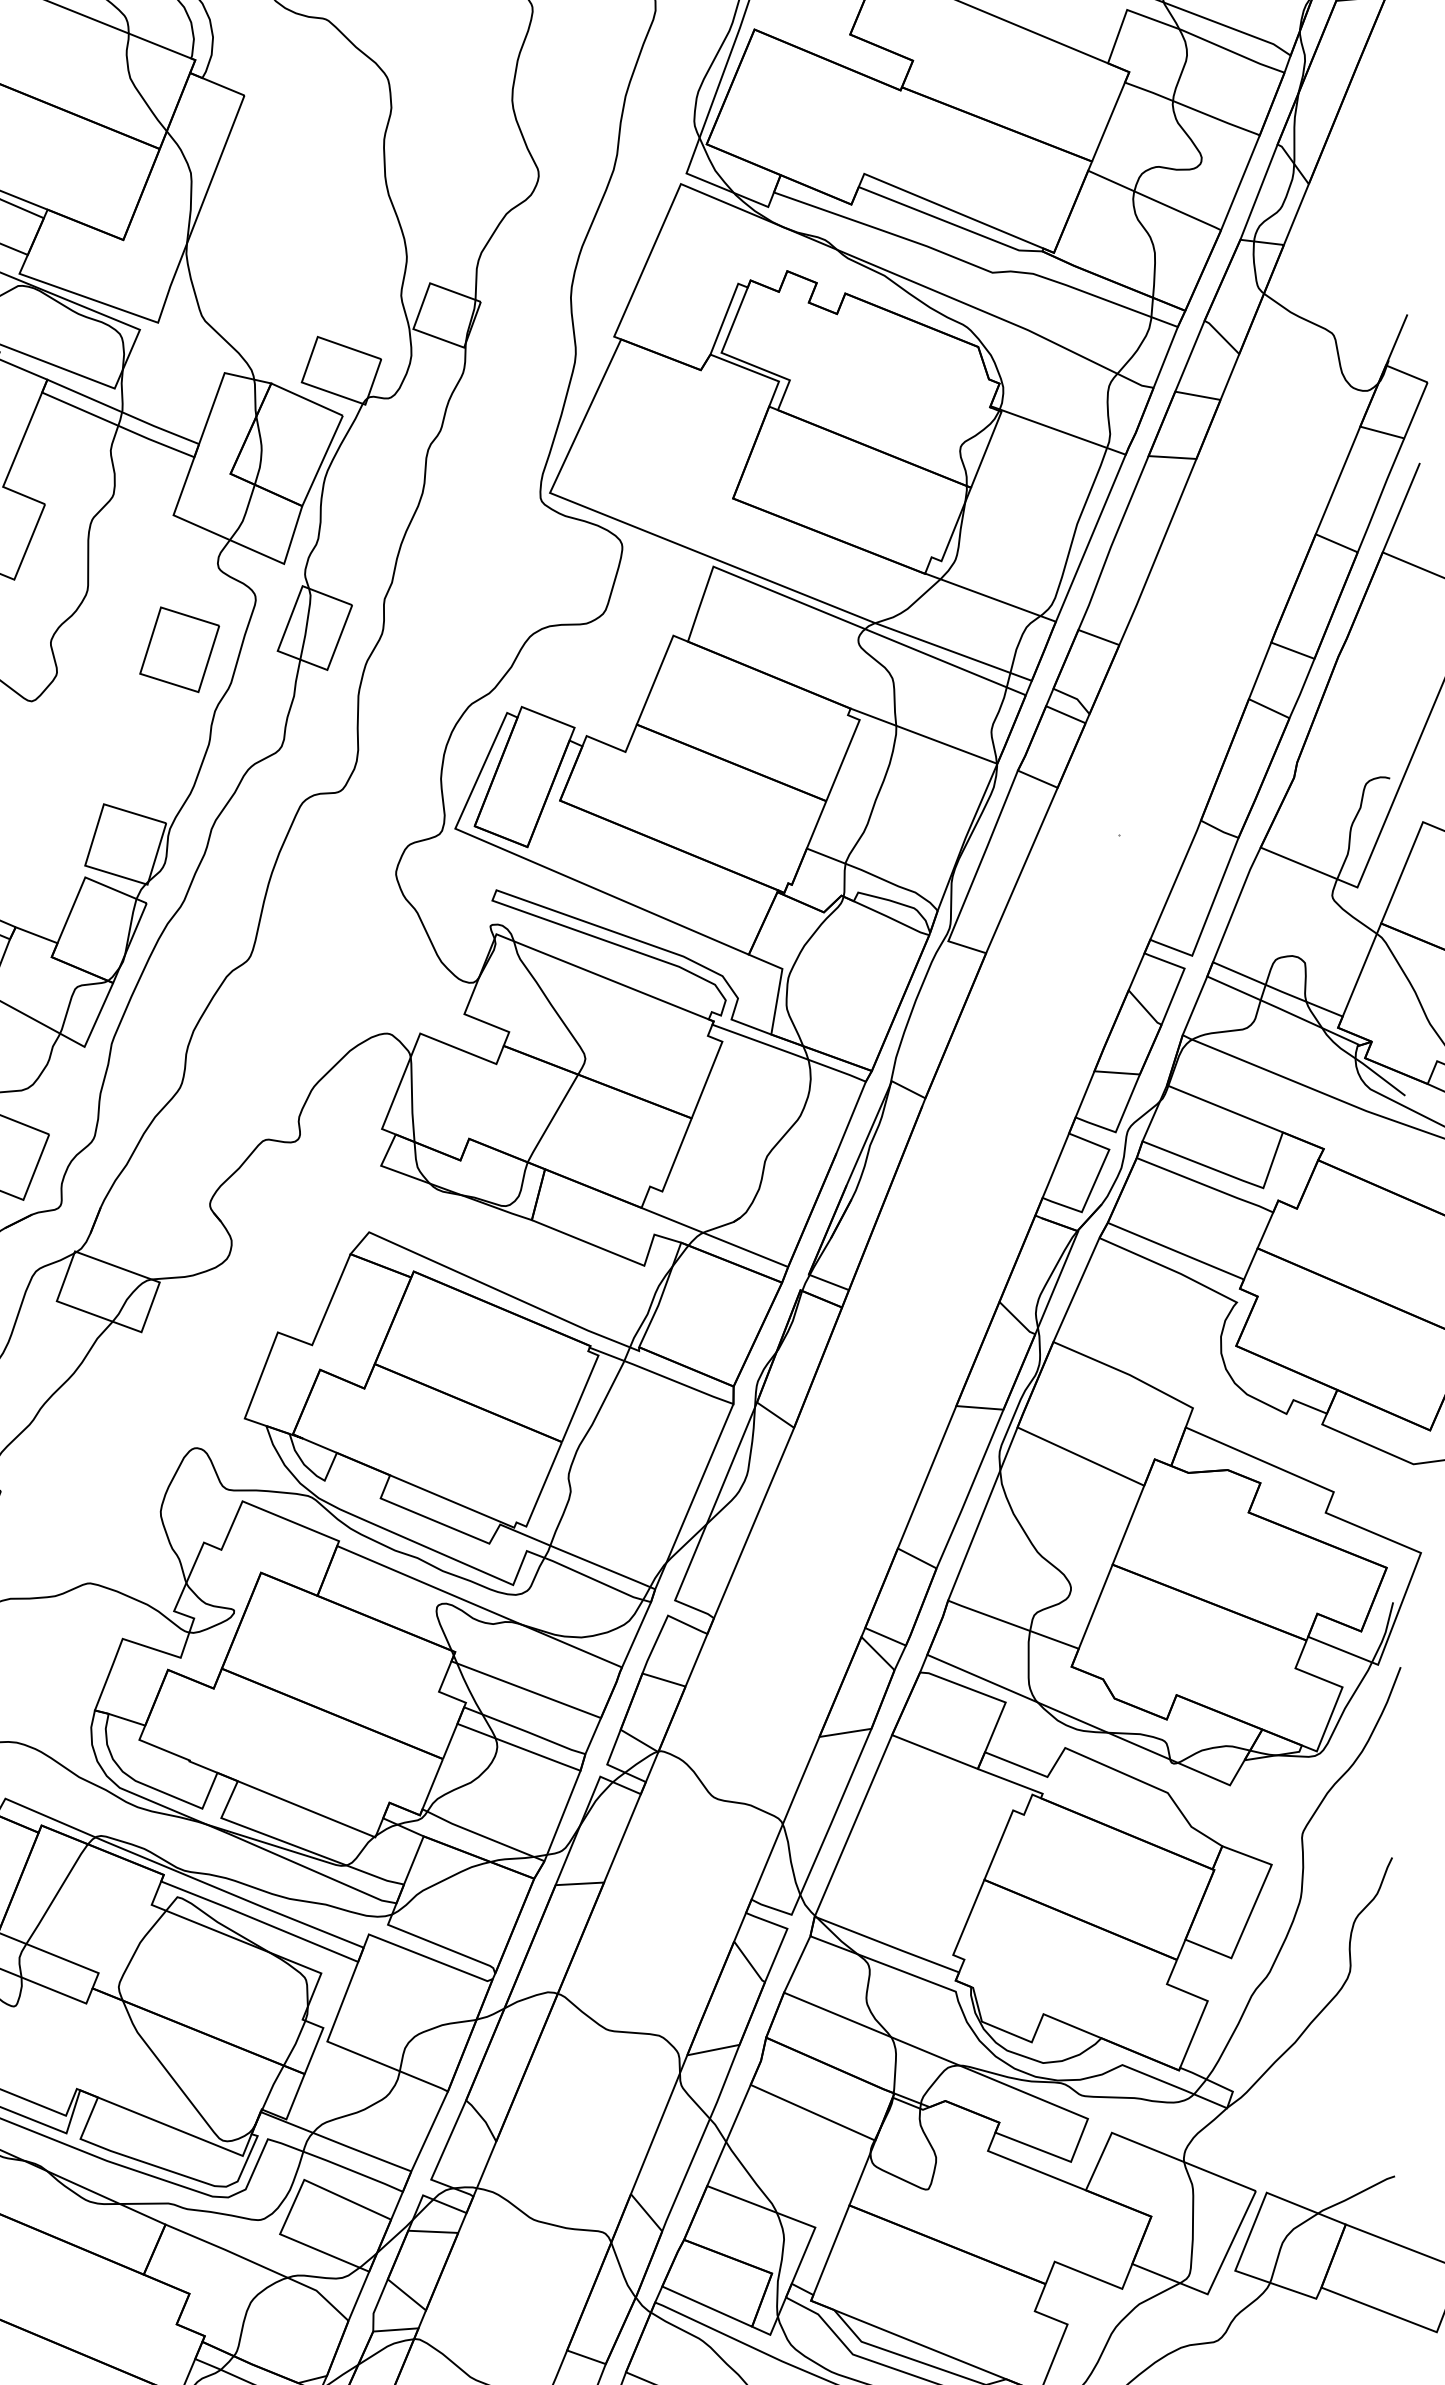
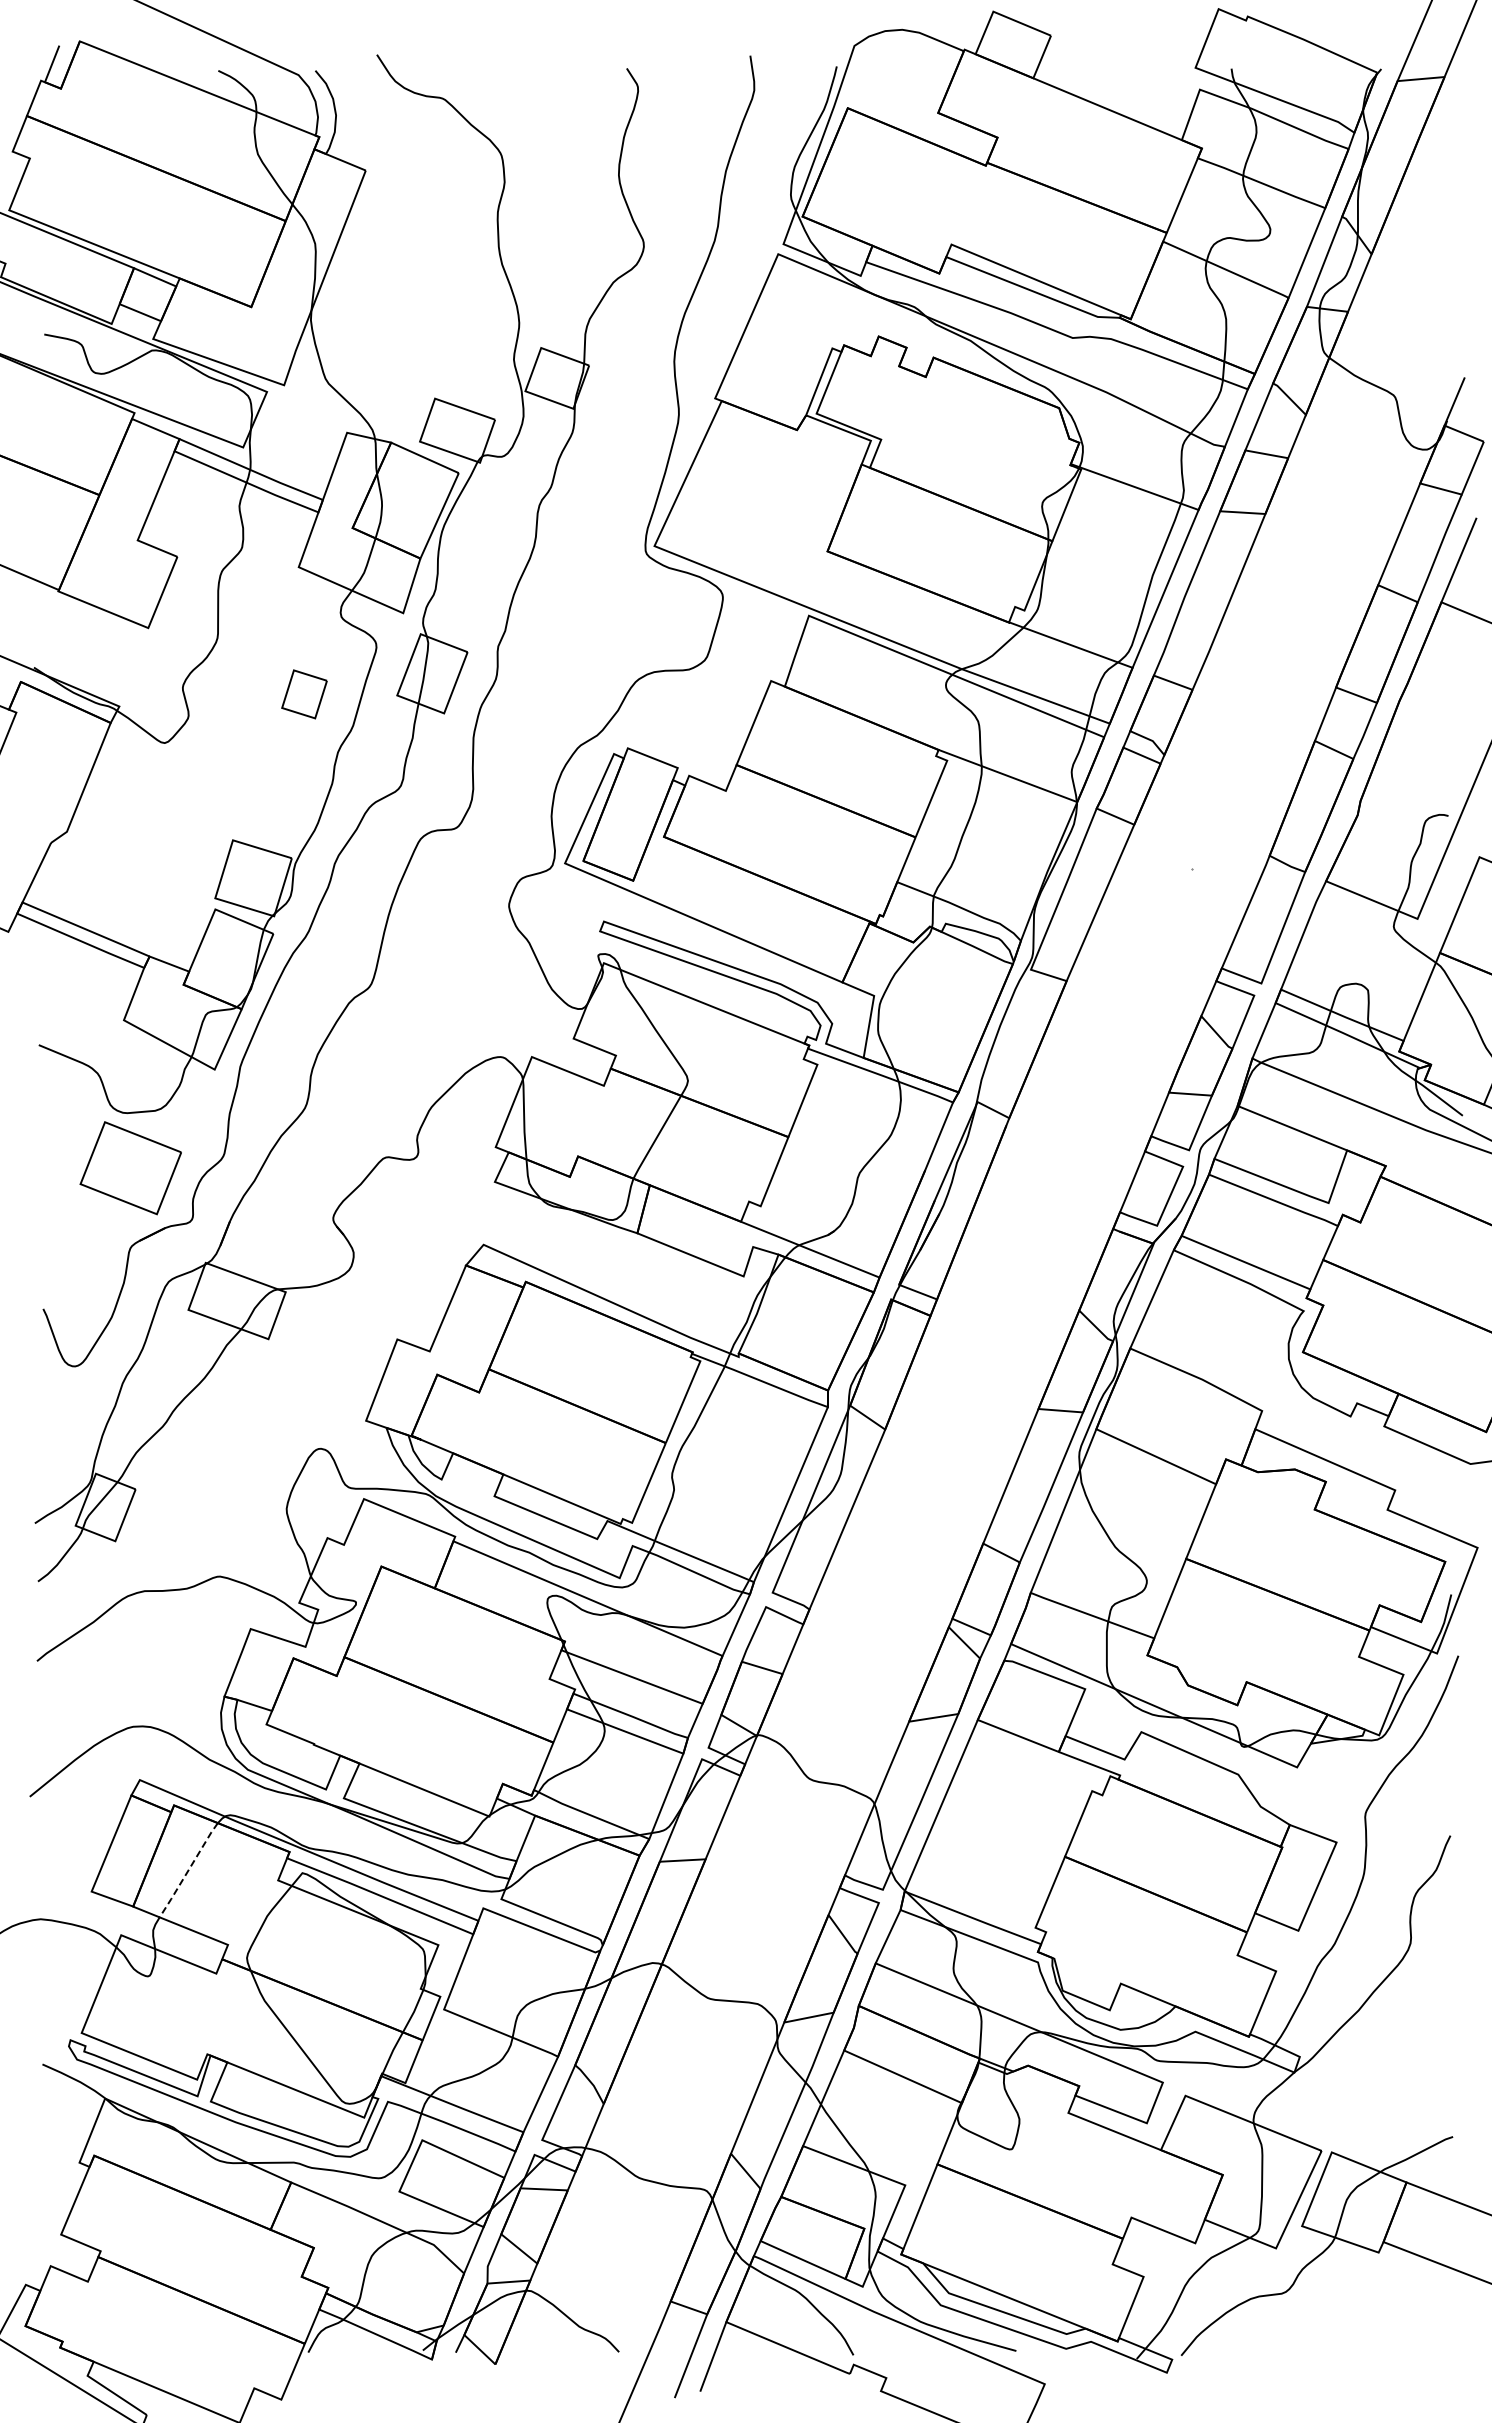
part: (179, 649) -> (304, 694), size x0.6
line: (56, 1893) -> (188, 1869), solid -> dashed

